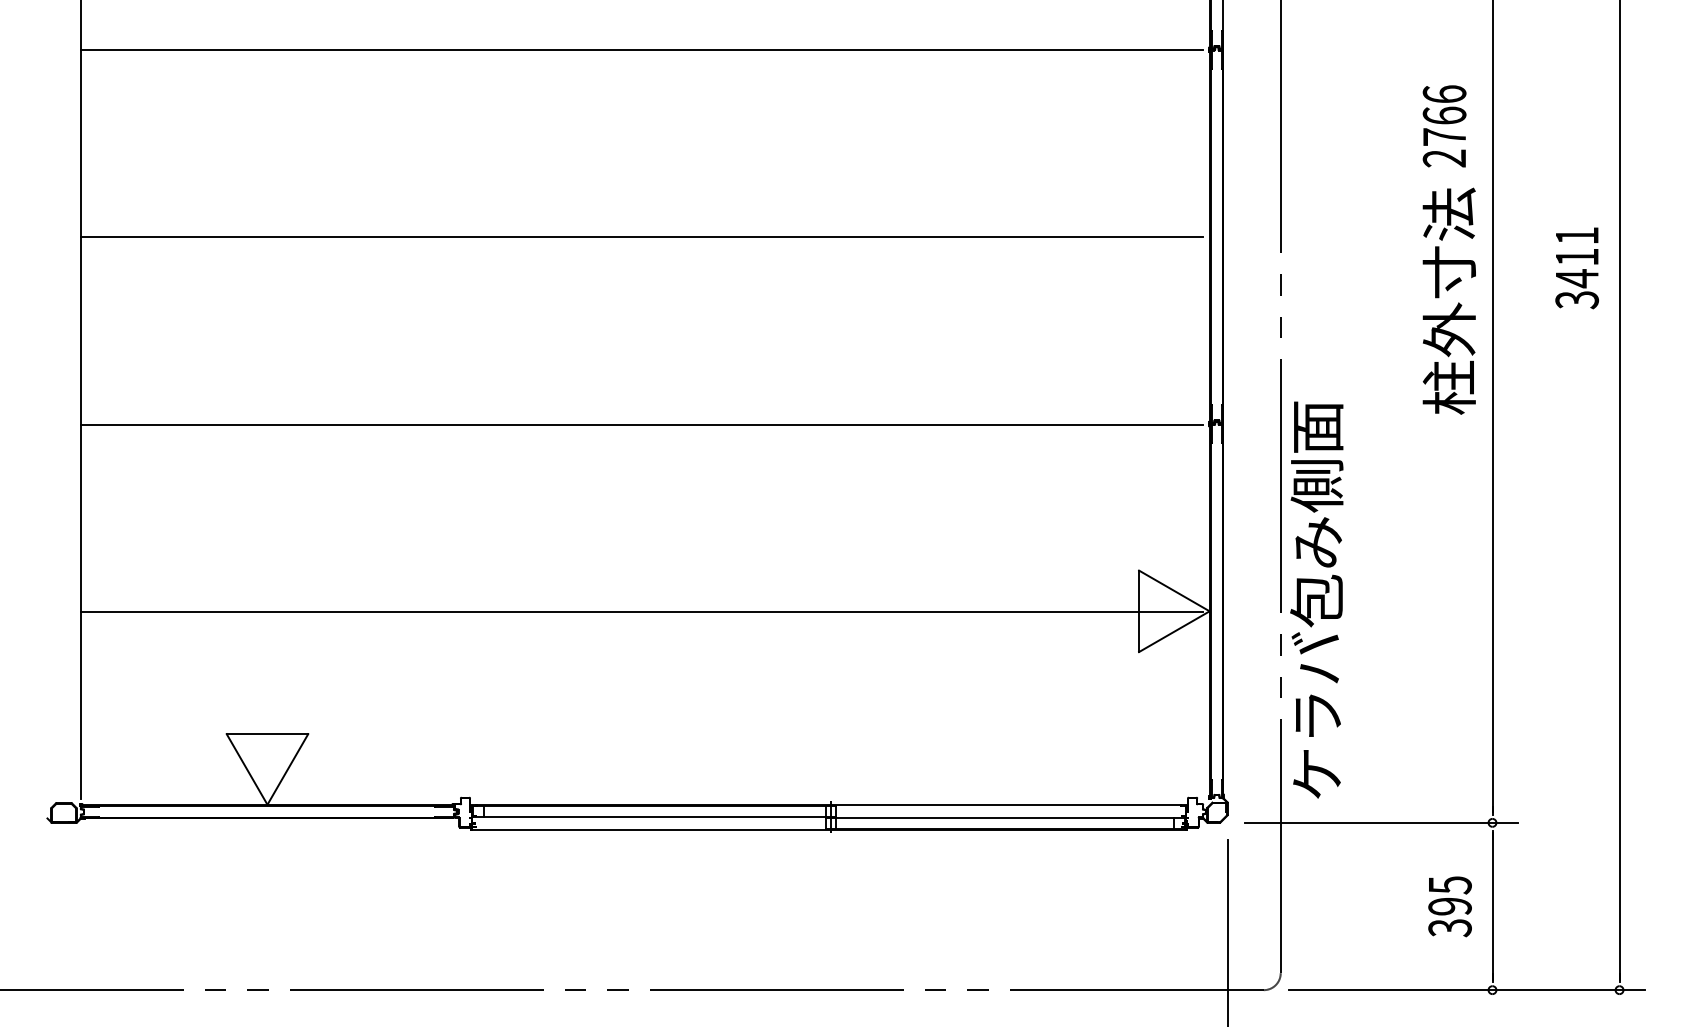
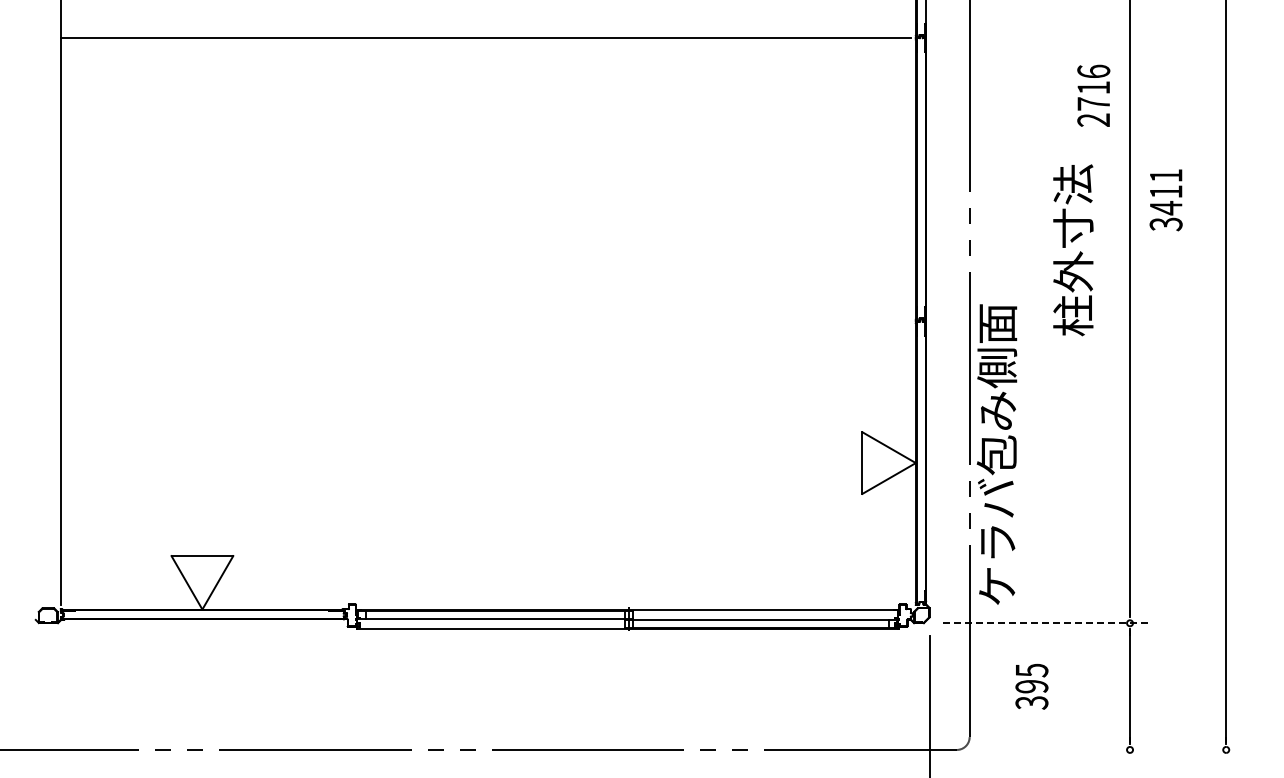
text: (1444, 115) -> (1093, 87), 2766 -> 2716
line: (641, 236) -> (485, 179), removed
text: (1576, 268) -> (1165, 200), moved
text: (1449, 301) -> (1073, 250), moved
line: (641, 424) -> (485, 321), removed
line: (641, 611) -> (485, 463), removed
line: (1382, 823) -> (1046, 623), solid -> dashed
text: (1449, 906) -> (1031, 686), moved
line: (1466, 989) -> (1110, 749), removed

